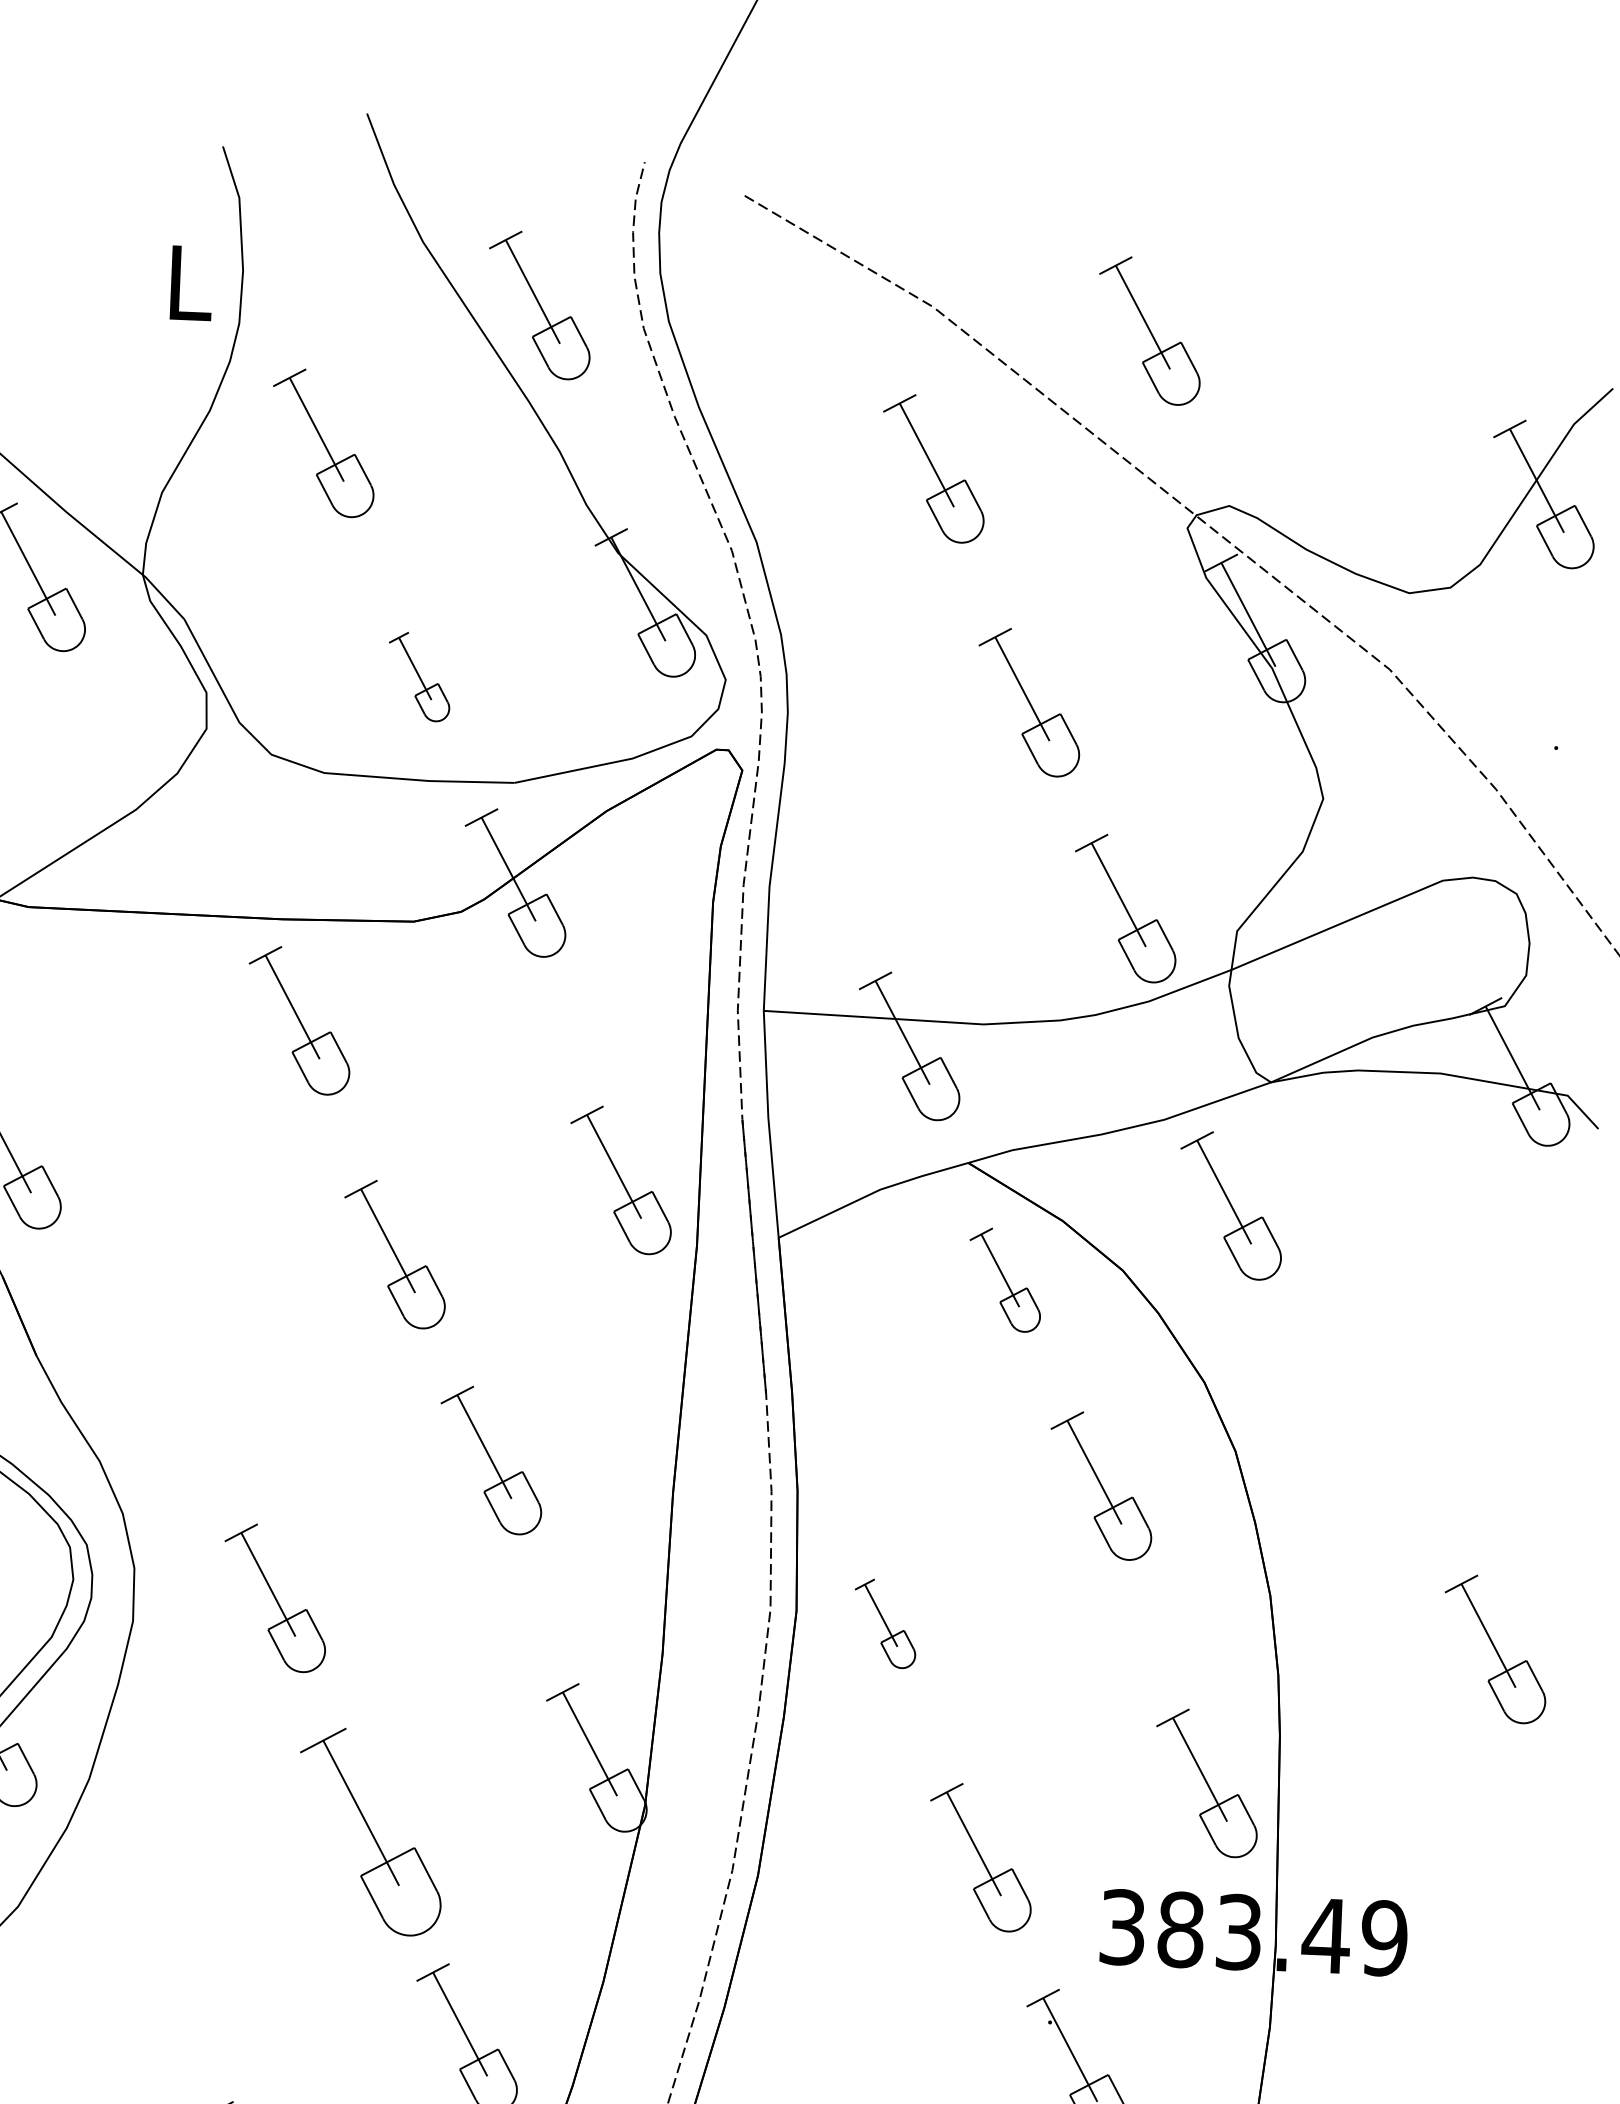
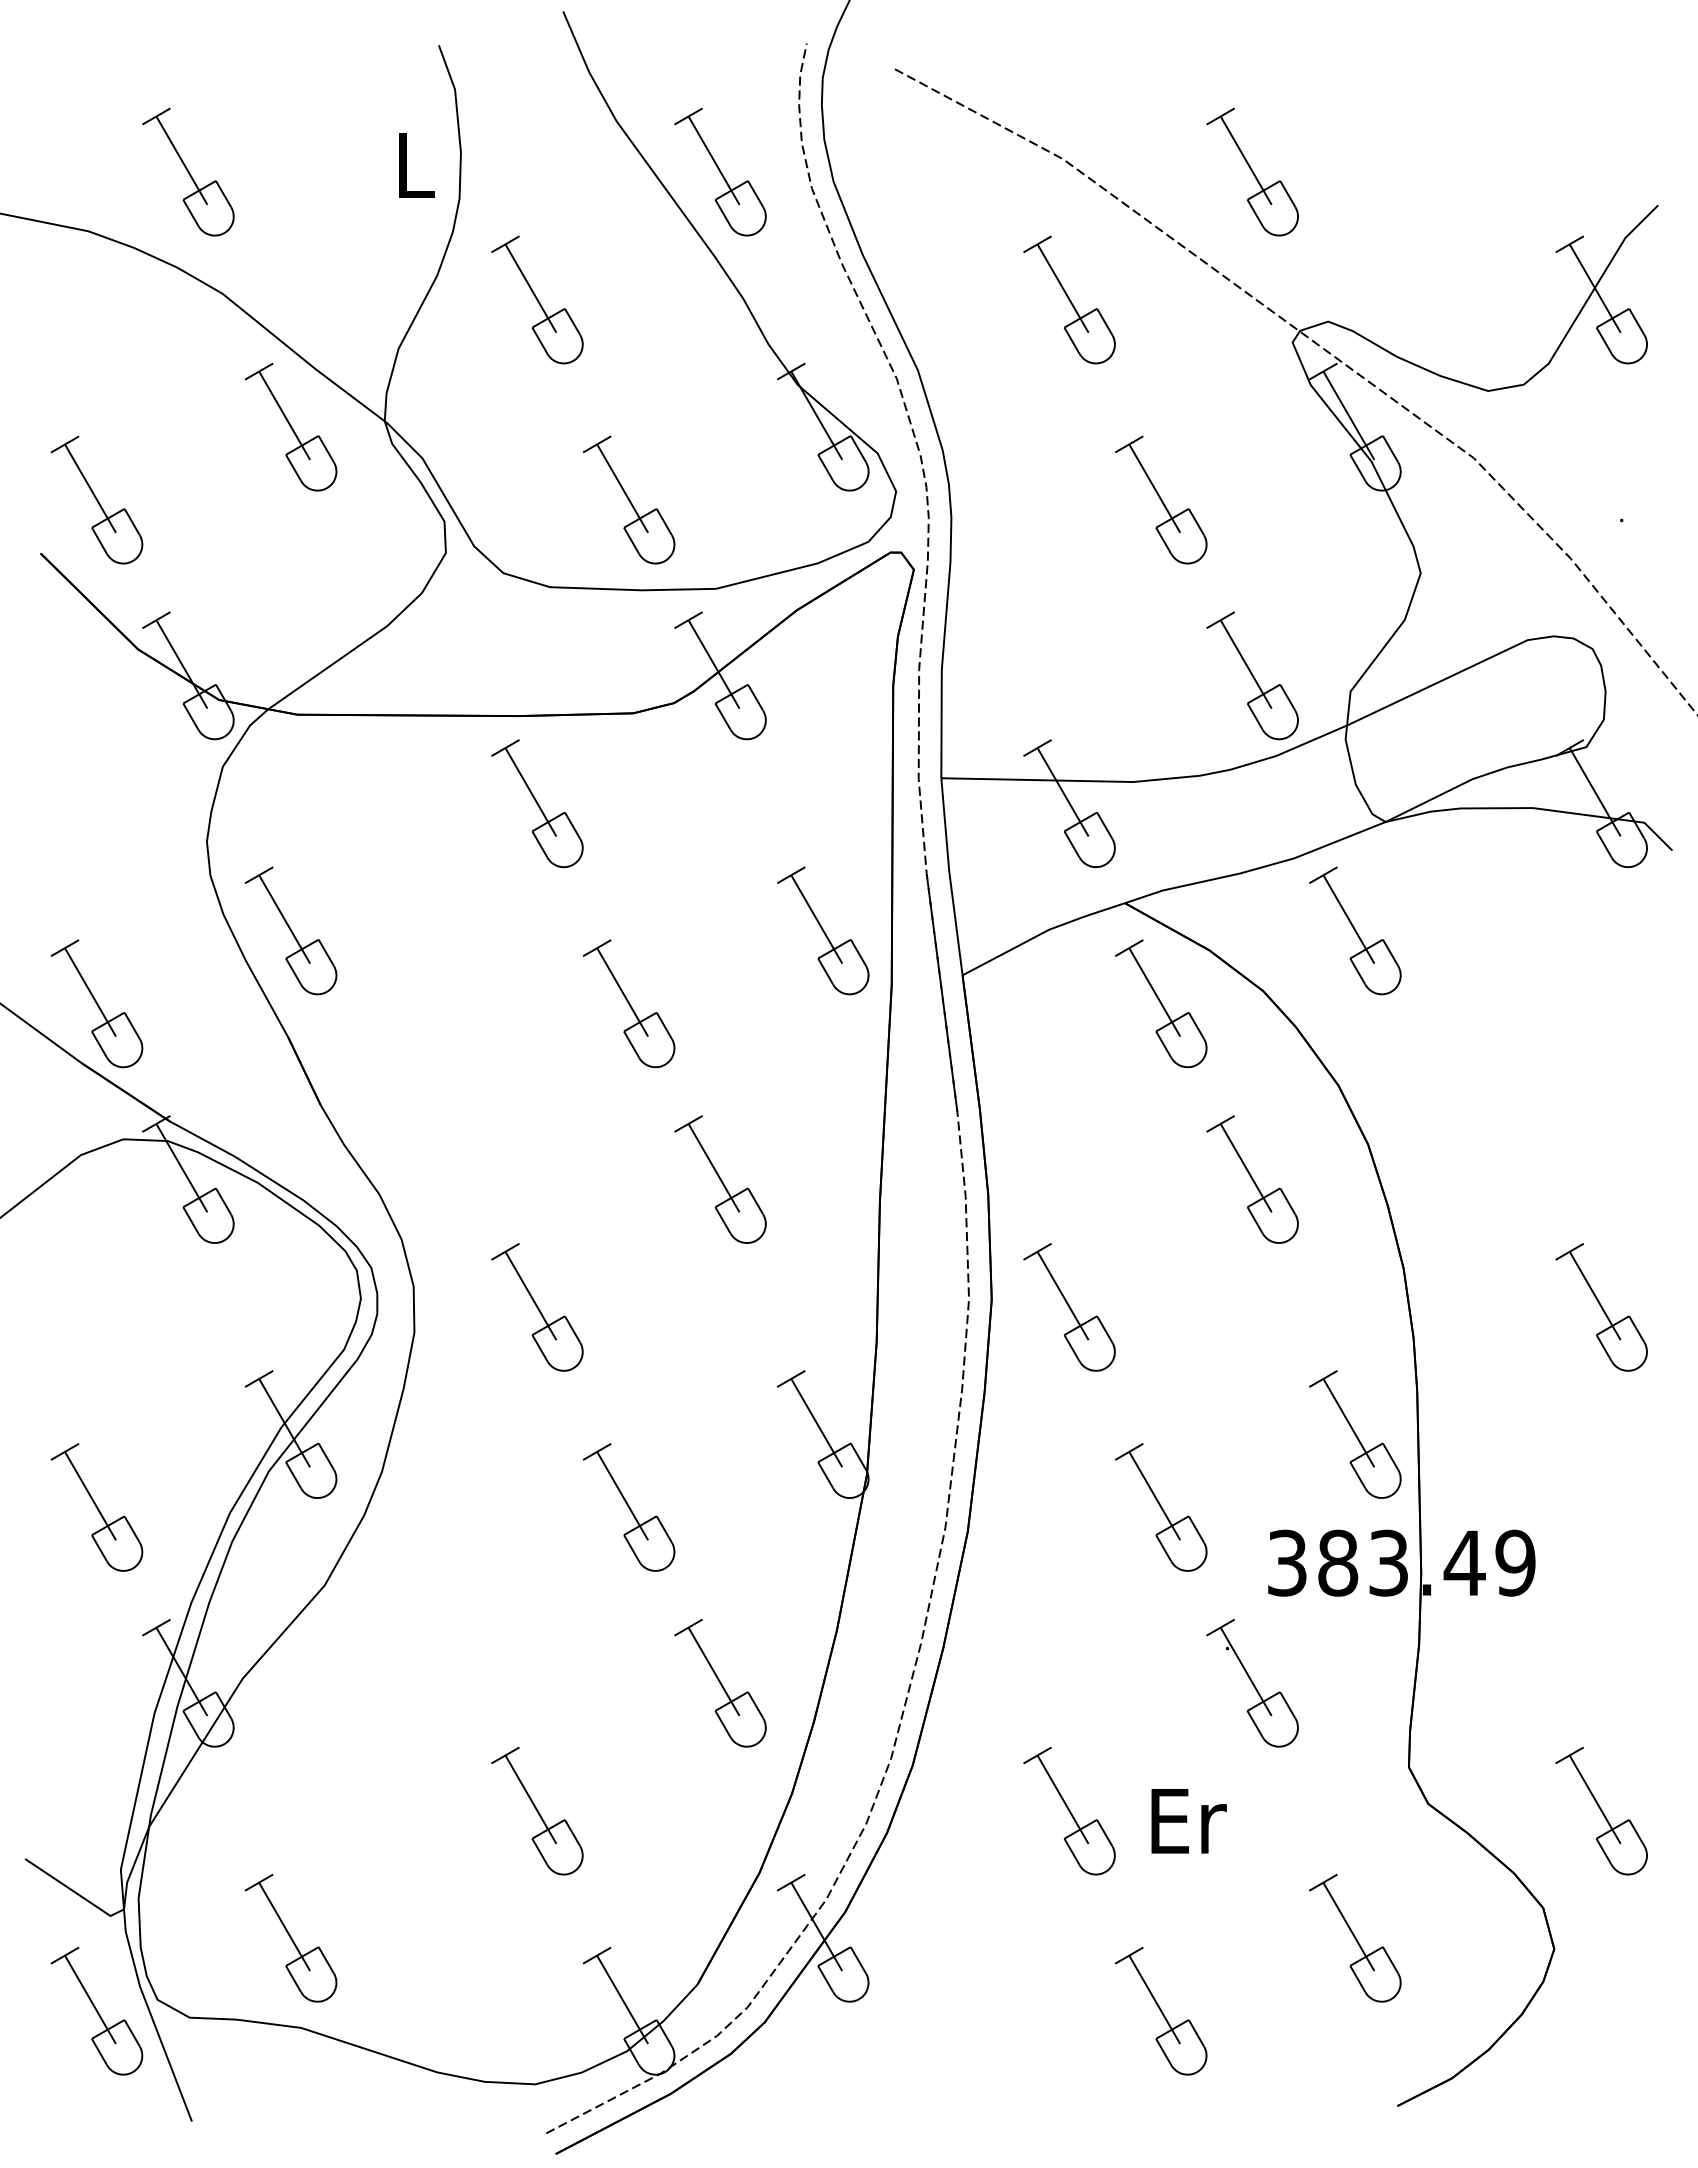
part: (419, 676) -> (629, 499), size x1.67
part: (1005, 1279) -> (1161, 1003), size x1.43
part: (885, 1623) -> (1069, 1307), size x1.67
part: (370, 1831) -> (628, 1507), size x0.71

